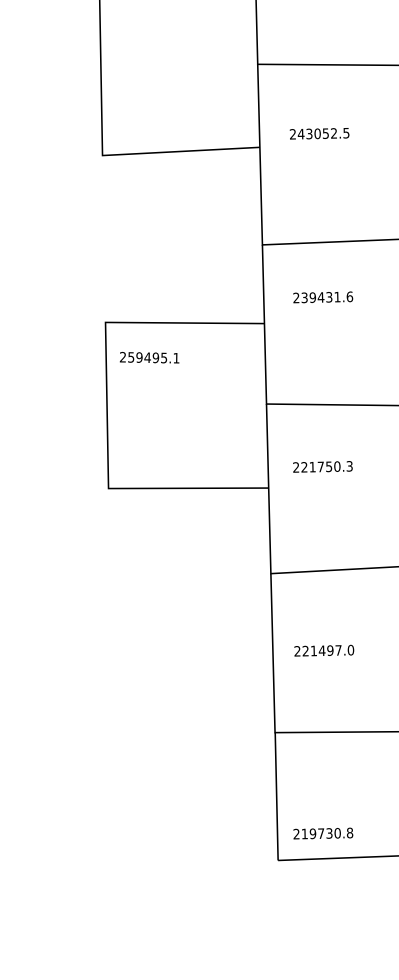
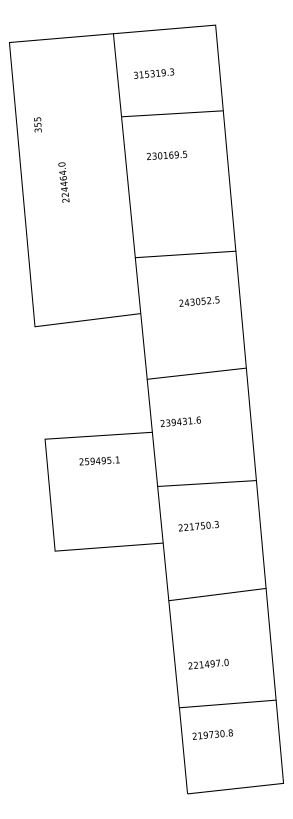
text: (319, 133) -> (199, 301), moved
text: (322, 296) -> (180, 421), moved
text: (149, 357) -> (99, 460), moved
text: (324, 649) -> (208, 663), moved
text: (322, 833) -> (212, 734), moved

